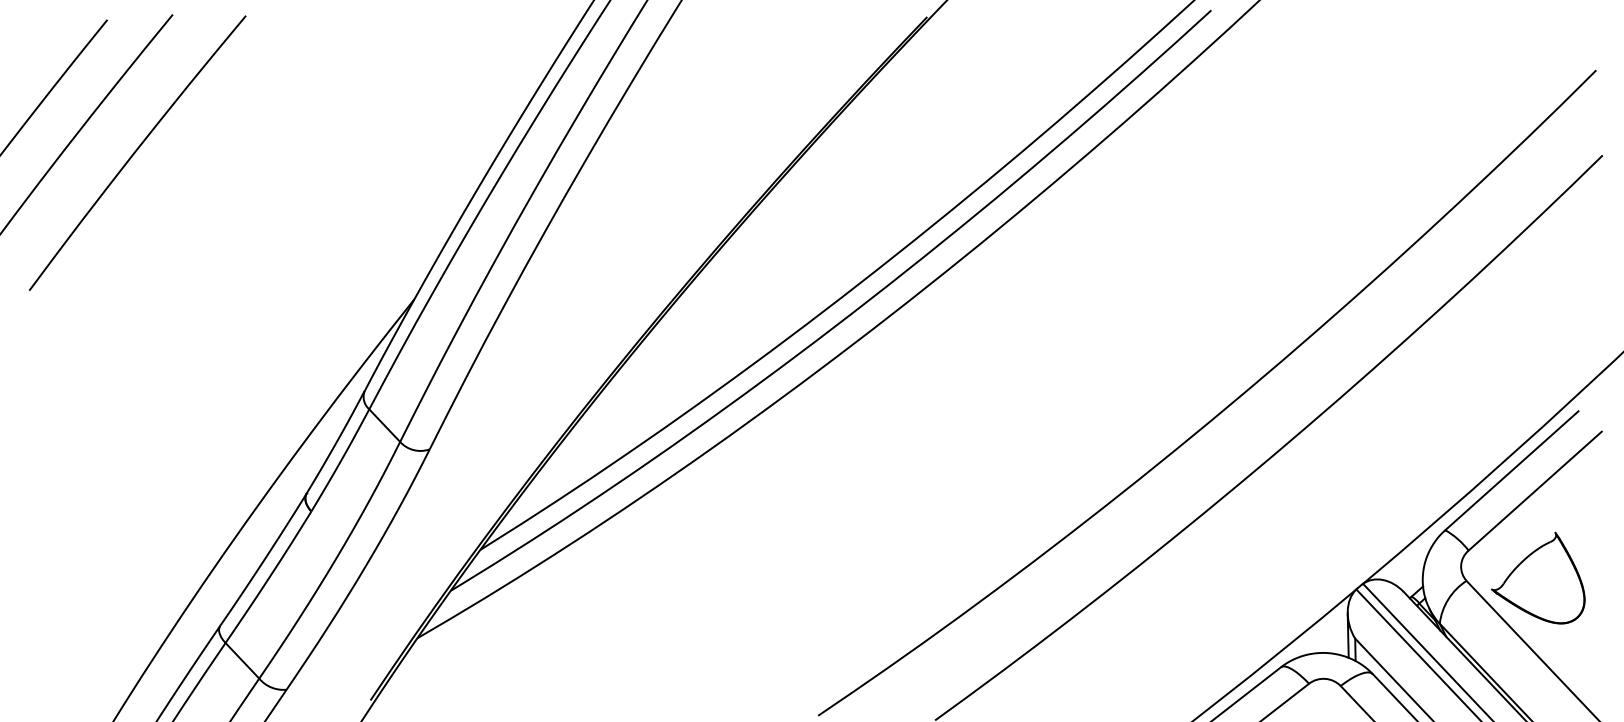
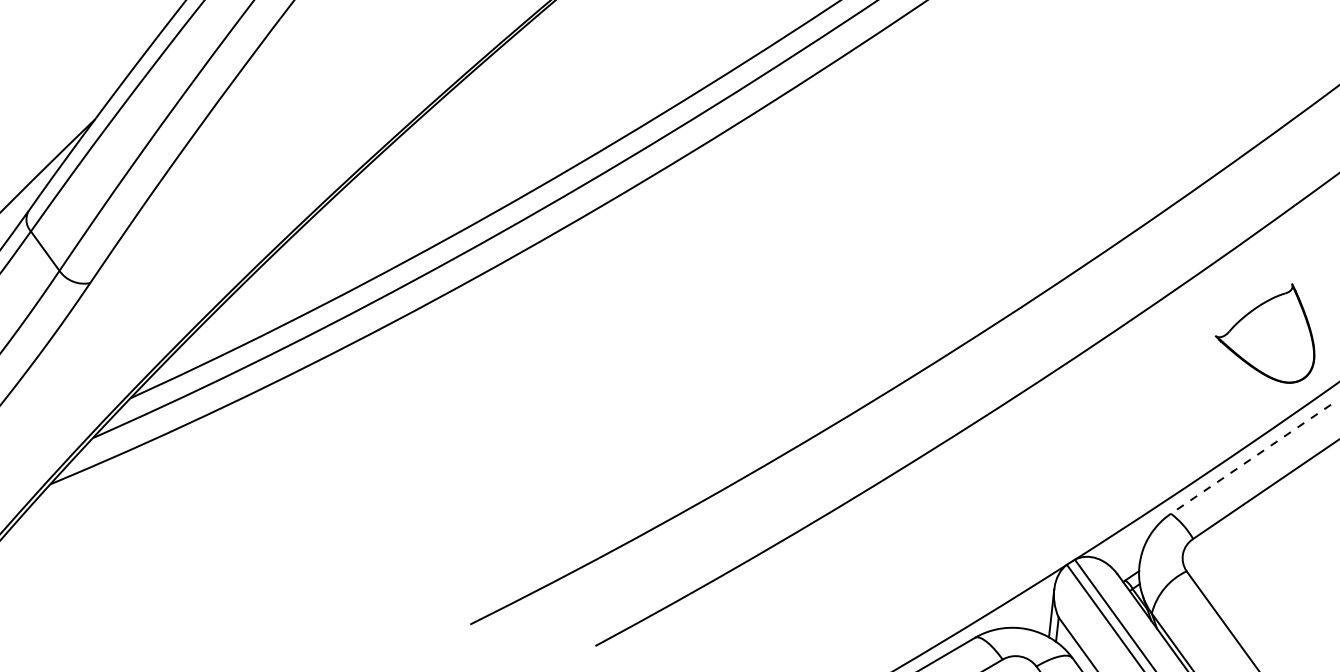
line: (1511, 471) -> (1250, 459), solid -> dashed
part: (1538, 577) -> (1267, 329), moved

